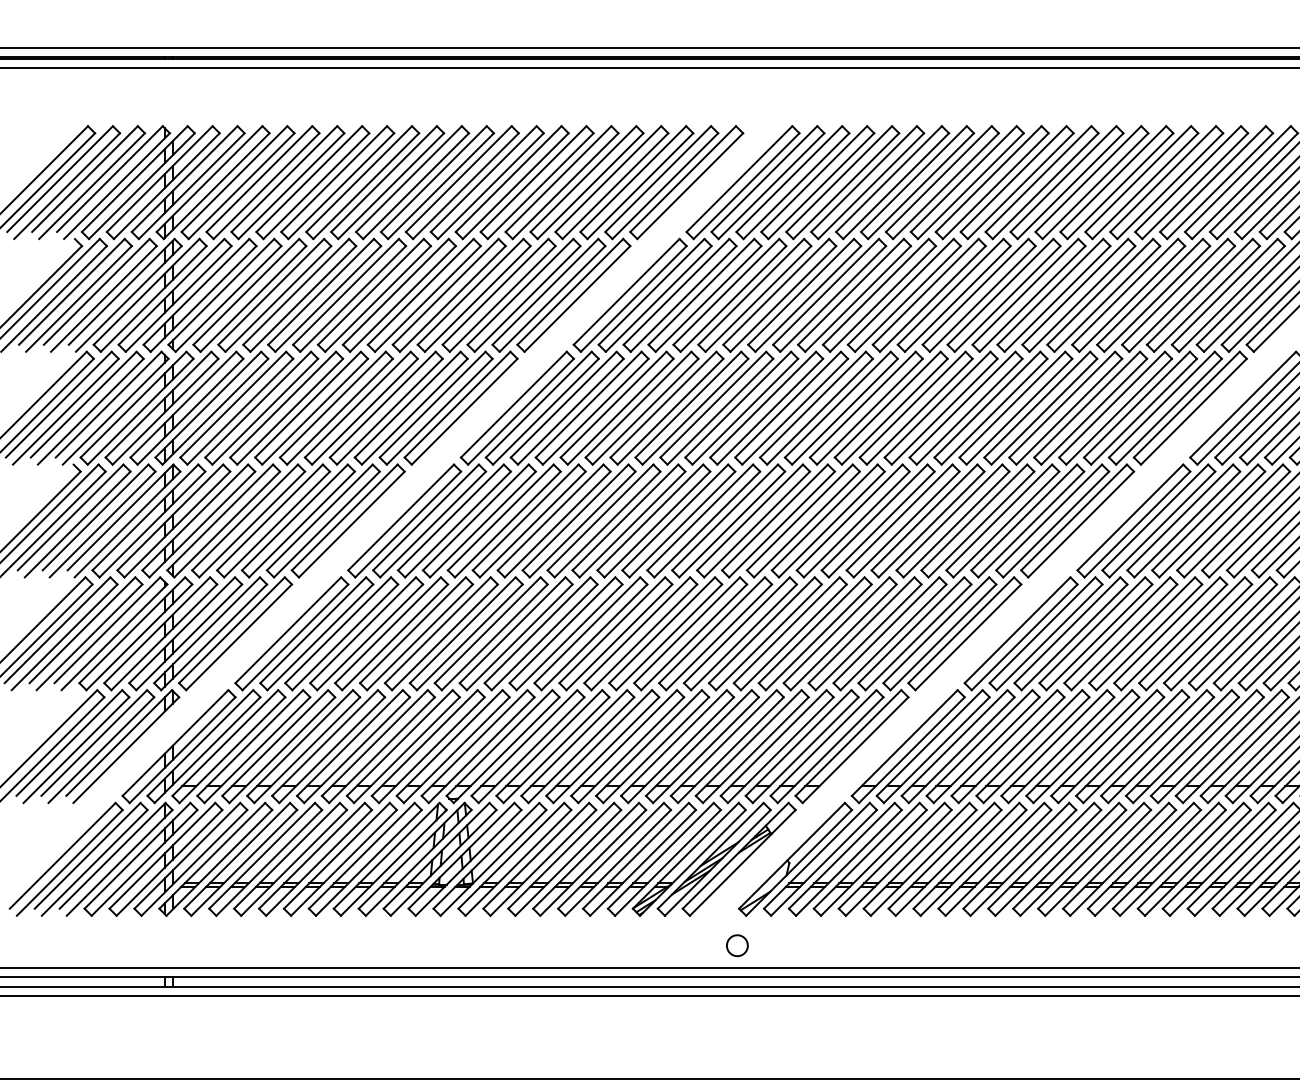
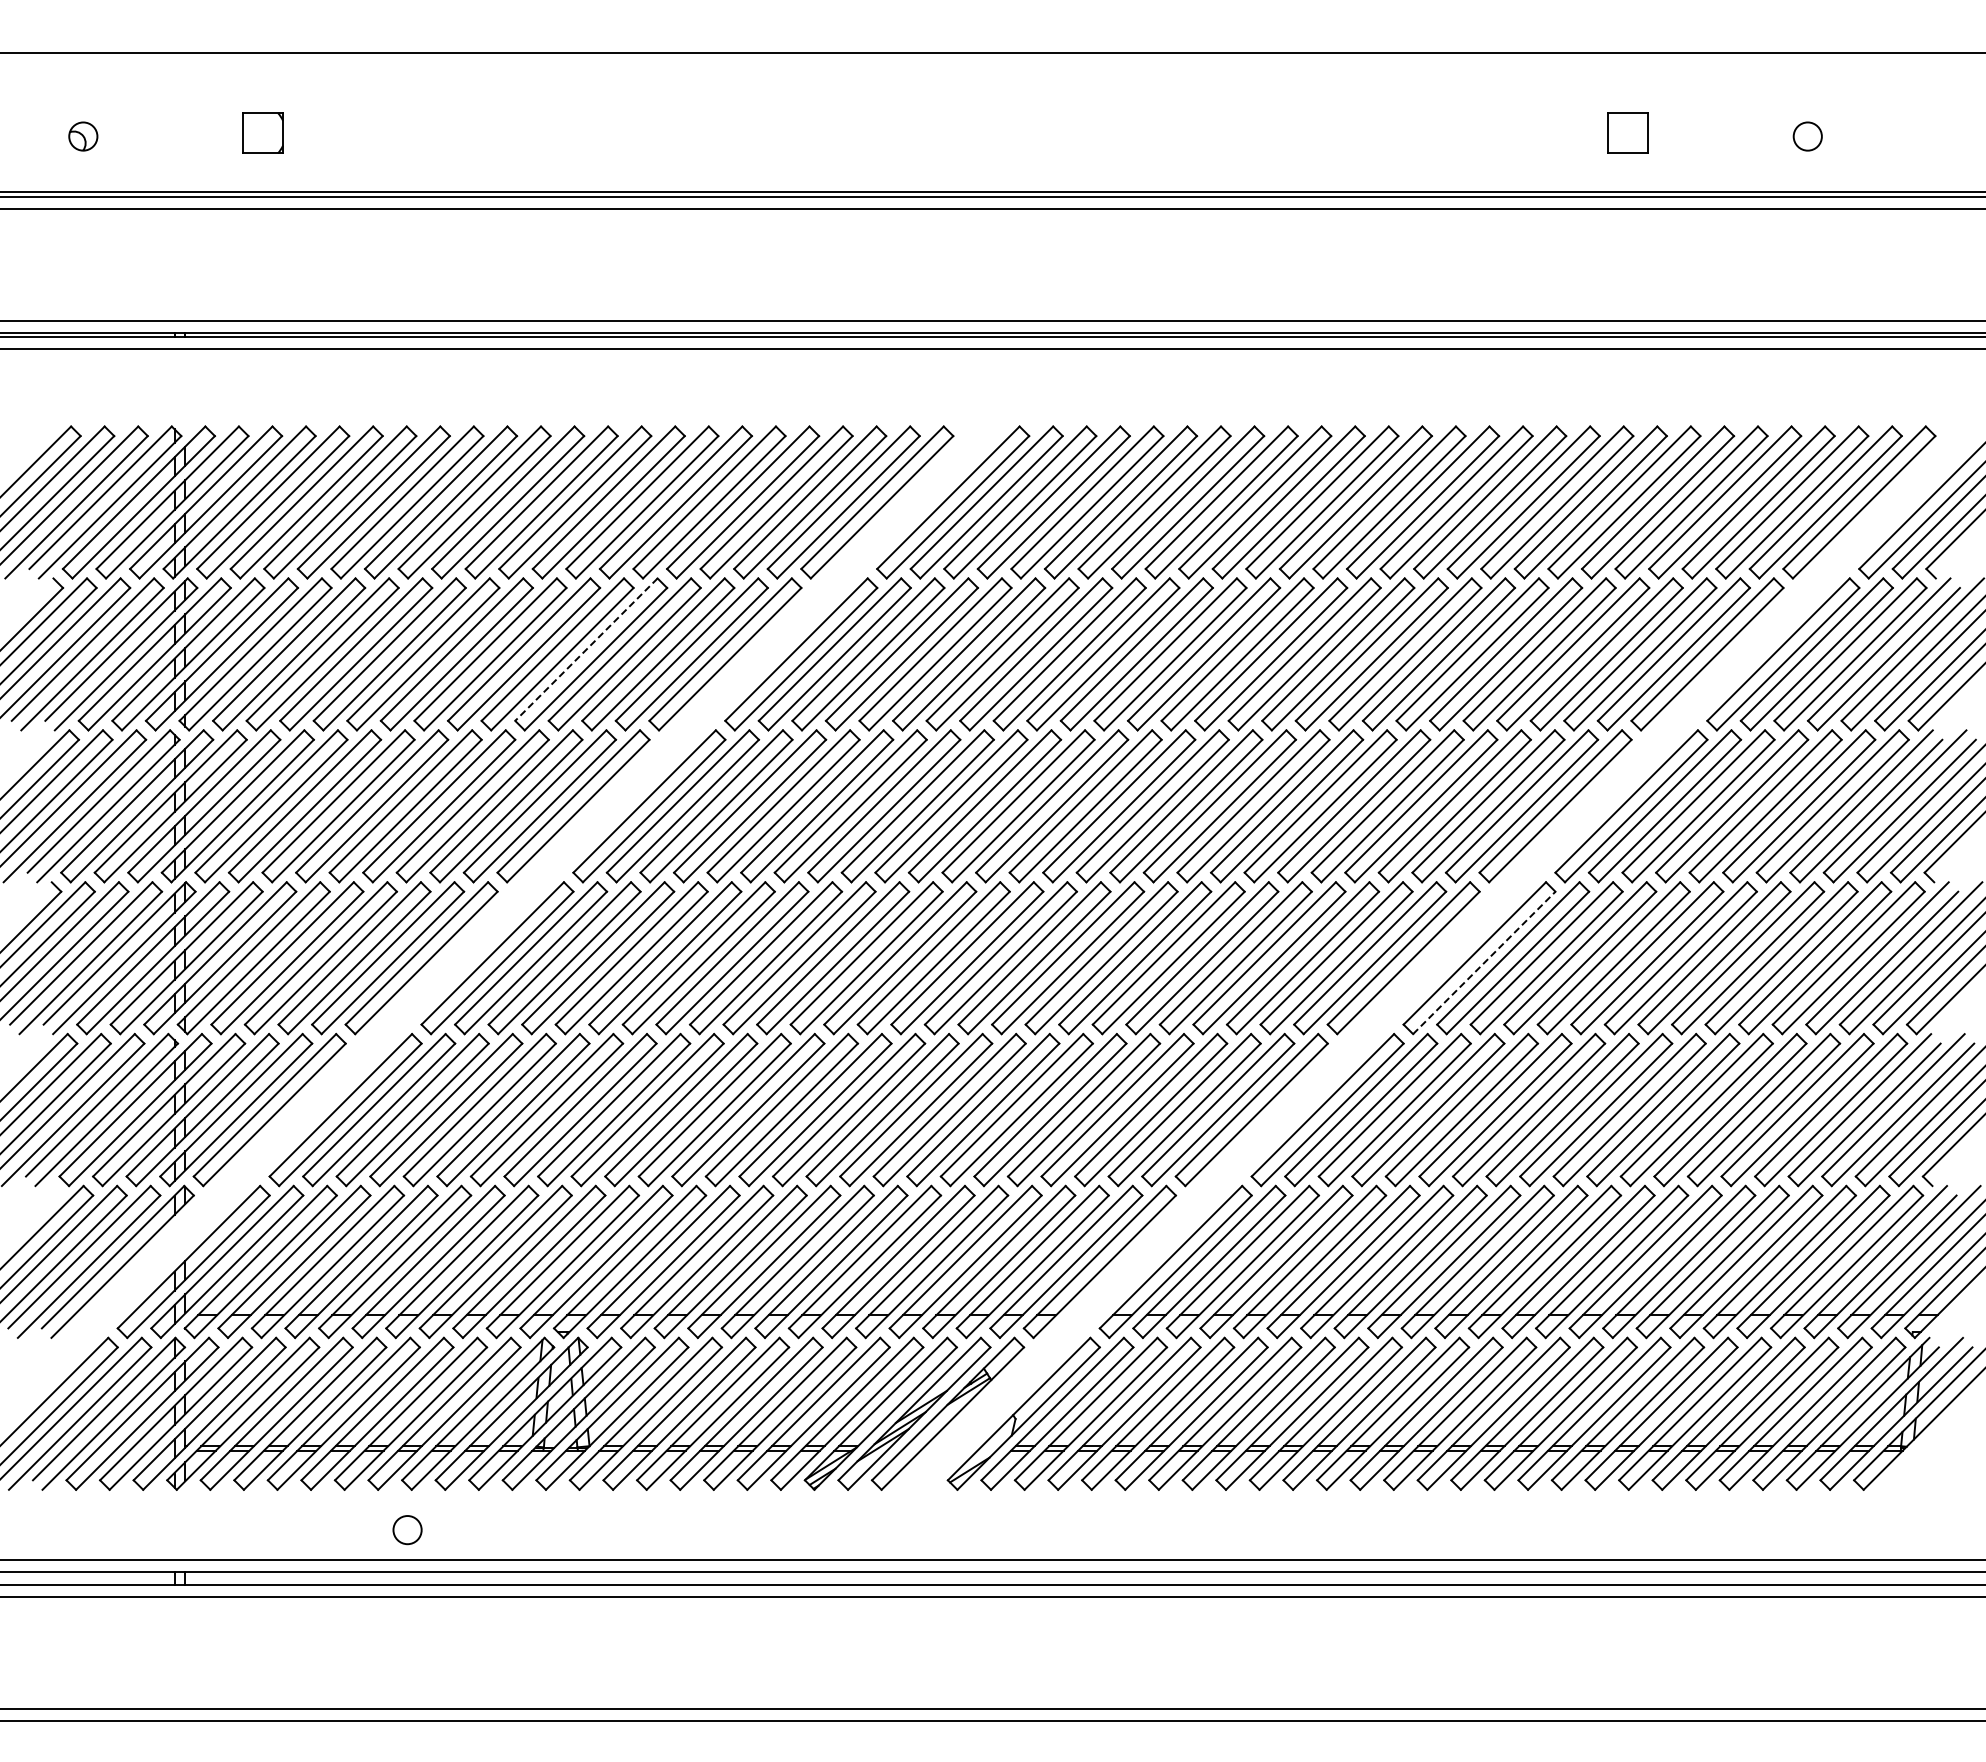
line: (470, 291) -> (586, 649), solid -> dashed
line: (1137, 524) -> (1484, 962), solid -> dashed
circle: (737, 946) -> (407, 1530), moved

